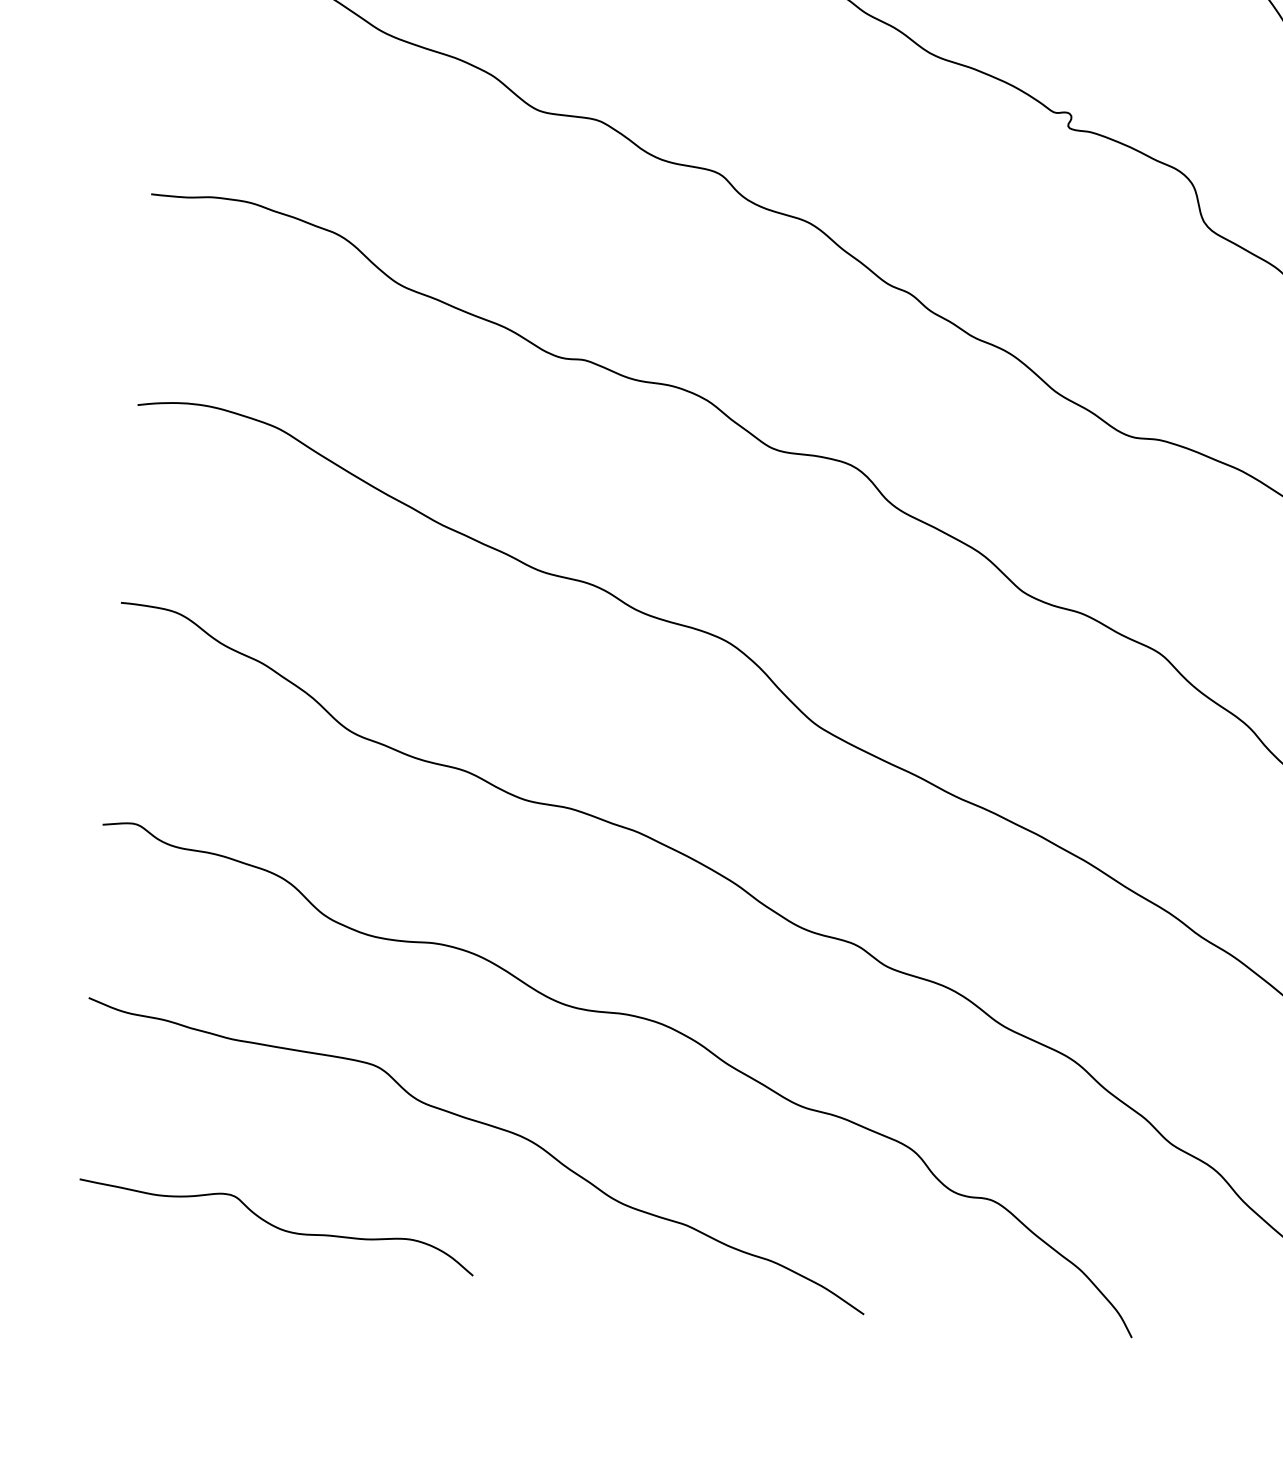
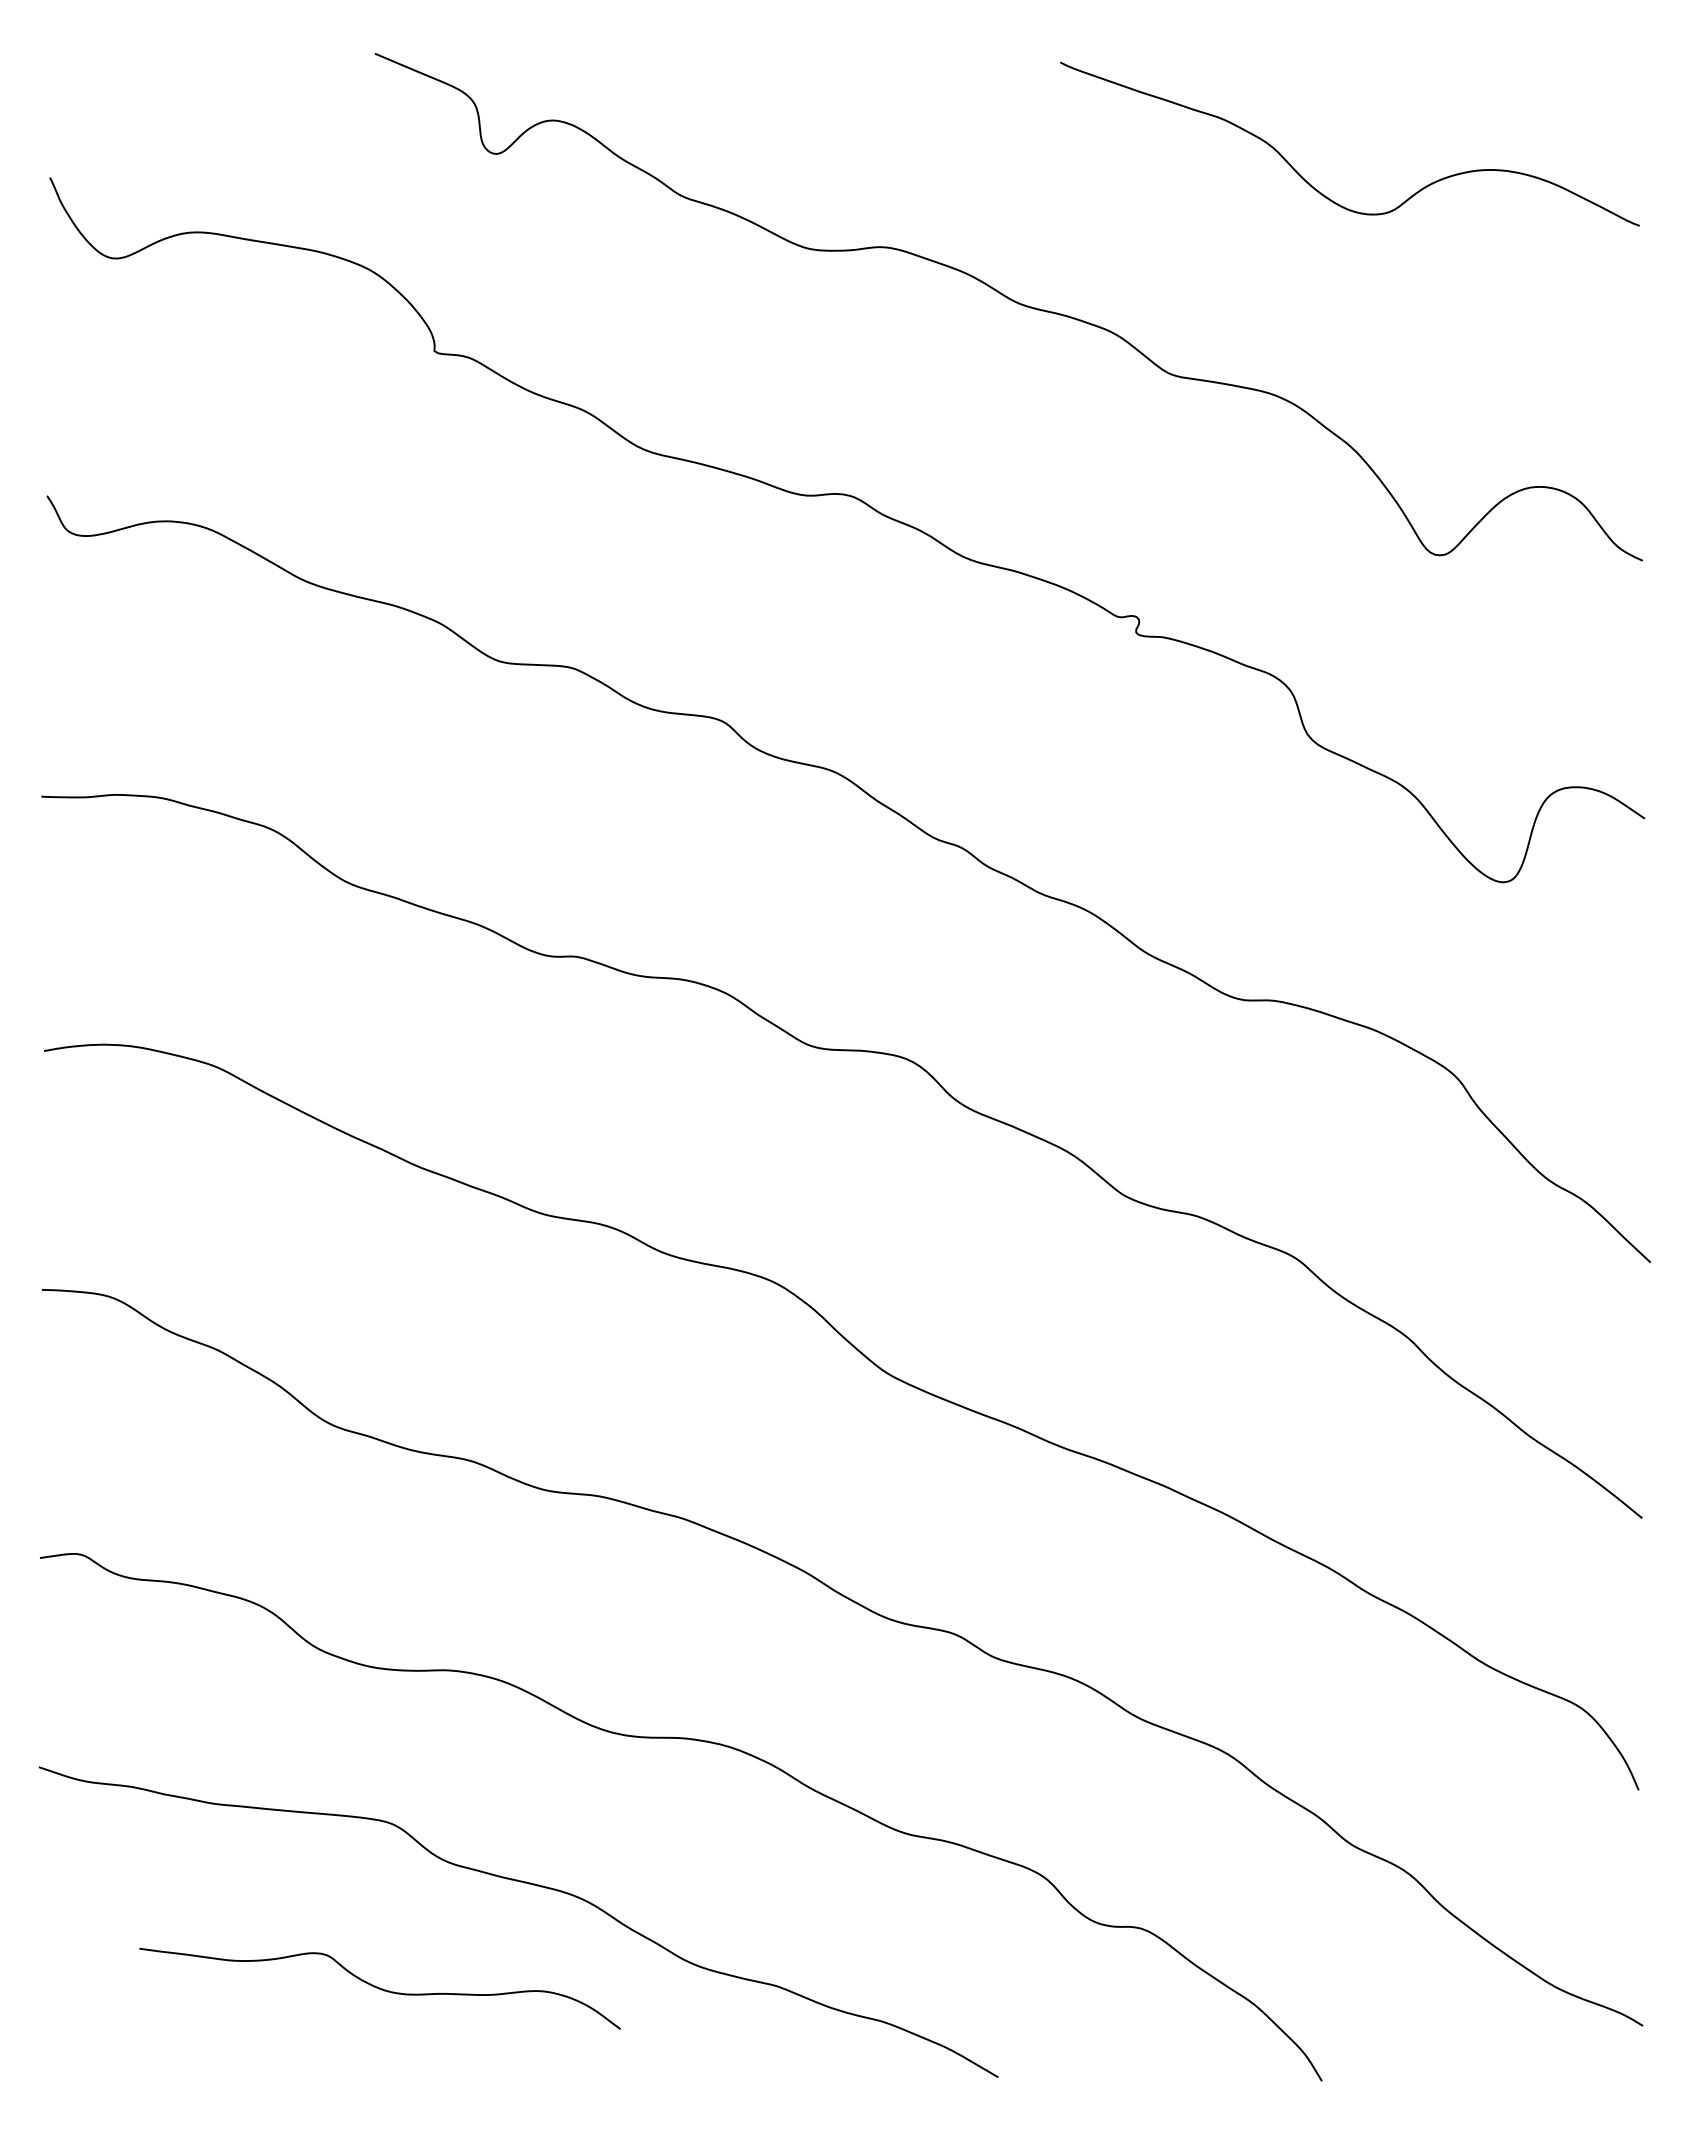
curve: (276, 1227) -> (379, 1988), moved

